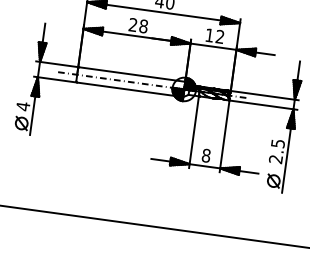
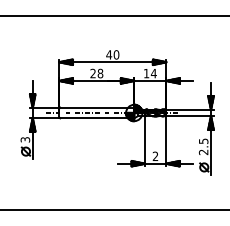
text: (219, 36) -> (153, 73), 12 -> 14
text: (23, 106) -> (25, 139), 4 -> 3
text: (206, 155) -> (155, 156), 8 -> 2

